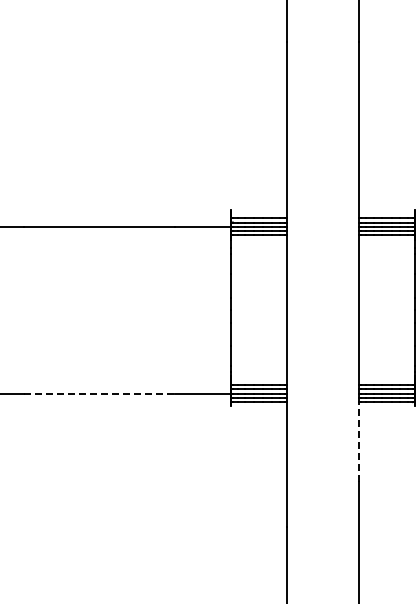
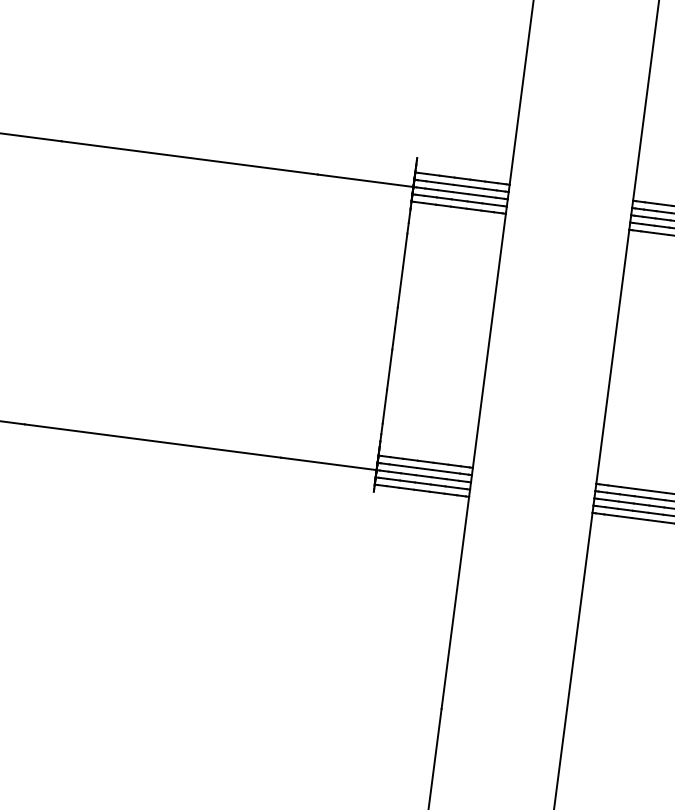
line: (99, 393) -> (153, 441), dashed -> solid
line: (359, 442) -> (583, 581), dashed -> solid

